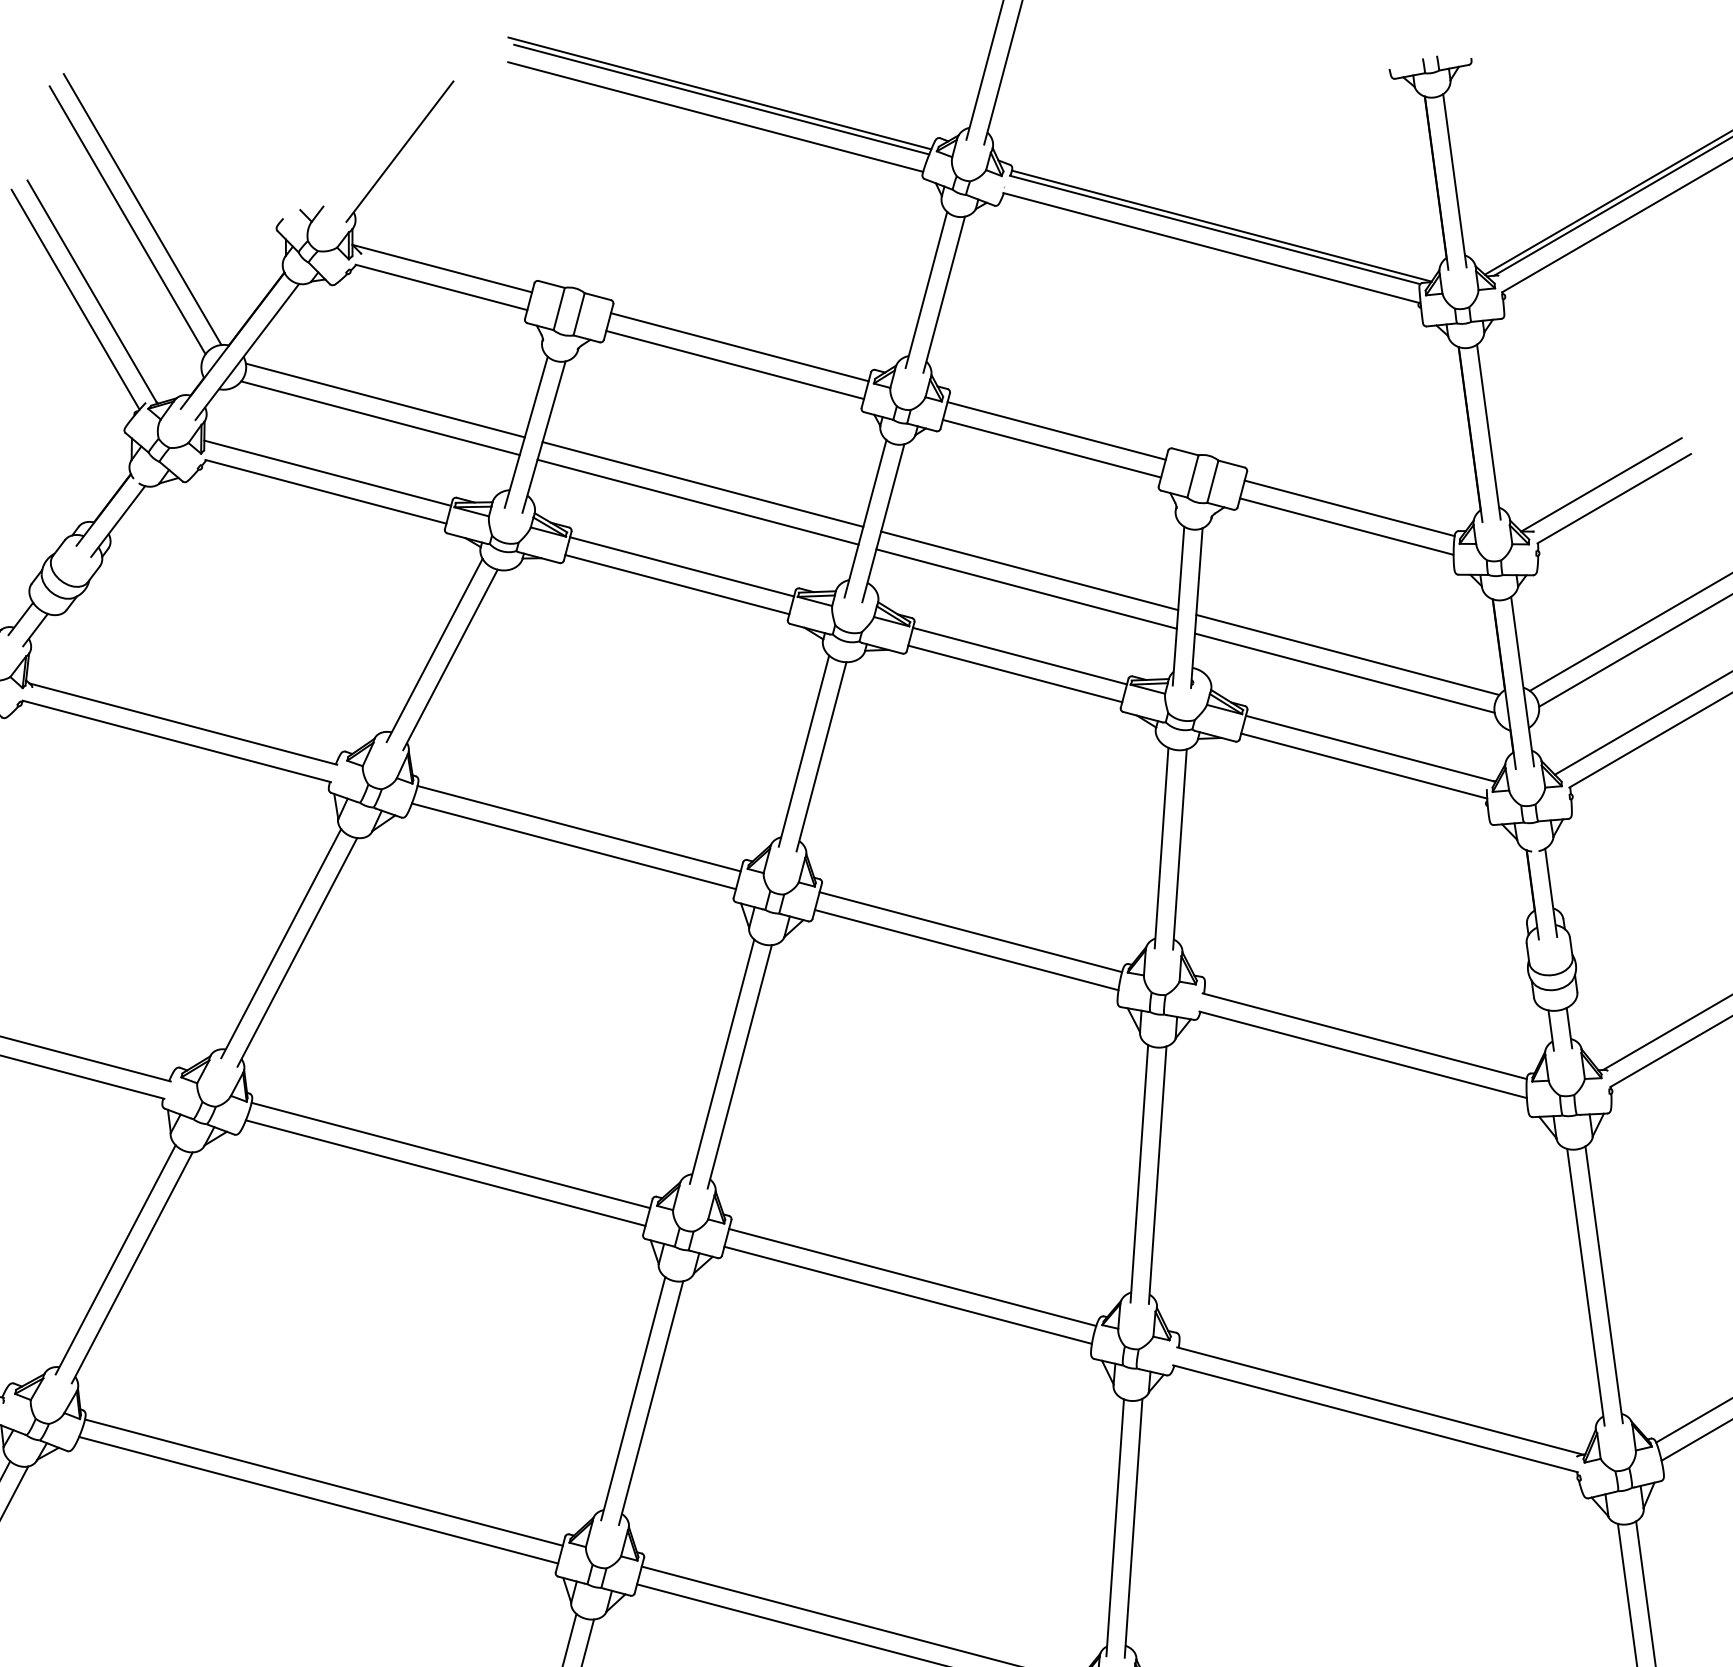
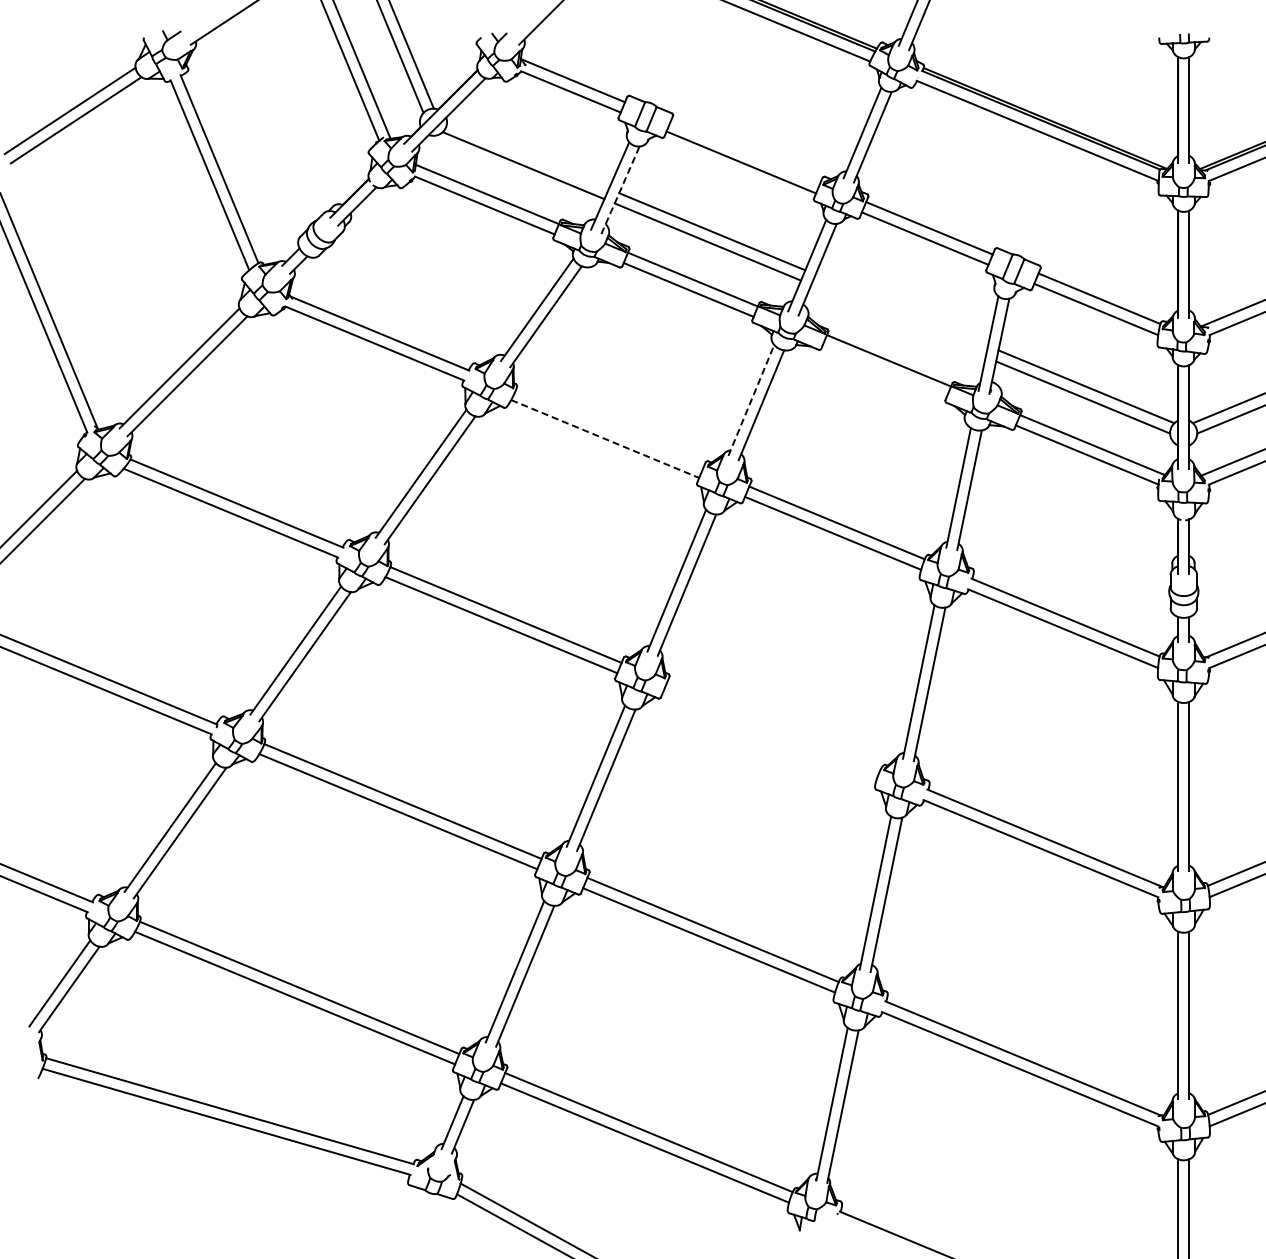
line: (739, 347) -> (745, 152), removed
line: (384, 399) -> (527, 154), removed
line: (544, 437) -> (620, 190), solid -> dashed
line: (1029, 571) -> (901, 310), removed
line: (1026, 588) -> (898, 320), removed
line: (1014, 672) -> (884, 370), removed
line: (804, 751) -> (751, 400), solid -> dashed
line: (578, 828) -> (609, 428), removed
line: (574, 847) -> (605, 439), solid -> dashed
line: (911, 1276) -> (773, 725), removed
line: (907, 1295) -> (769, 736), removed

